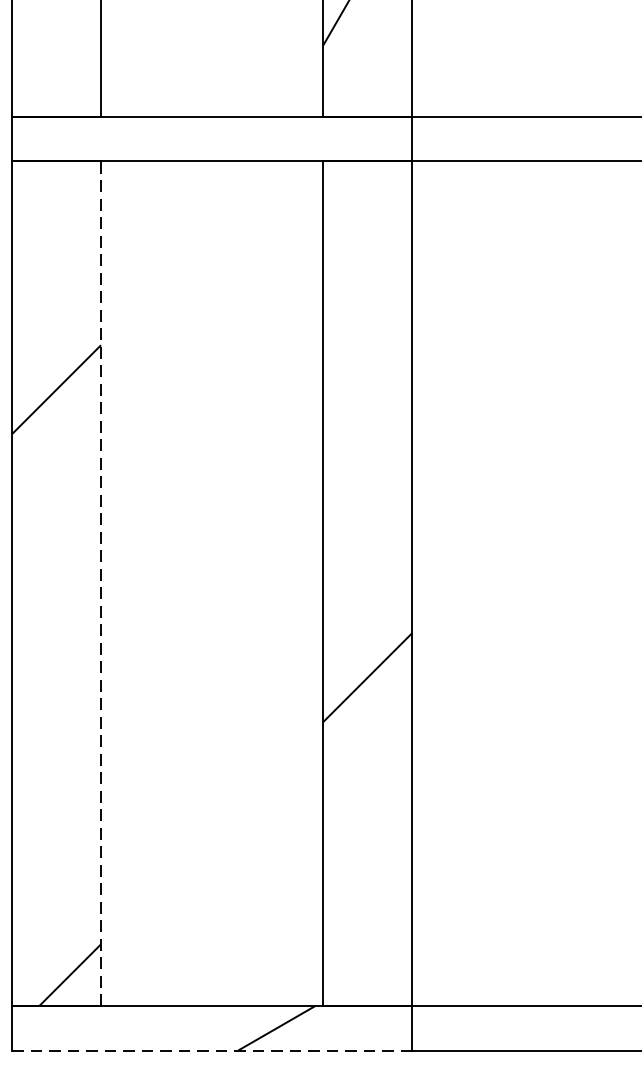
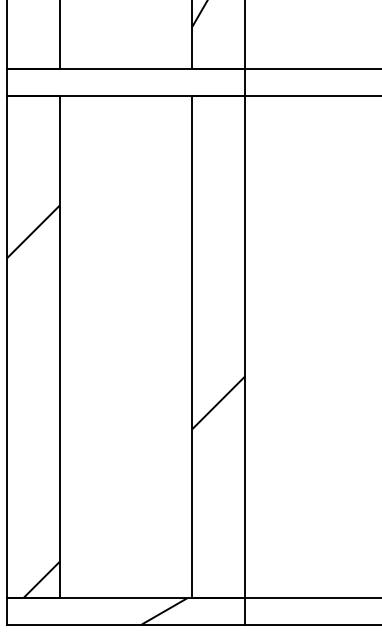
line: (101, 582) -> (60, 346), dashed -> solid
line: (212, 1050) -> (126, 624), dashed -> solid

